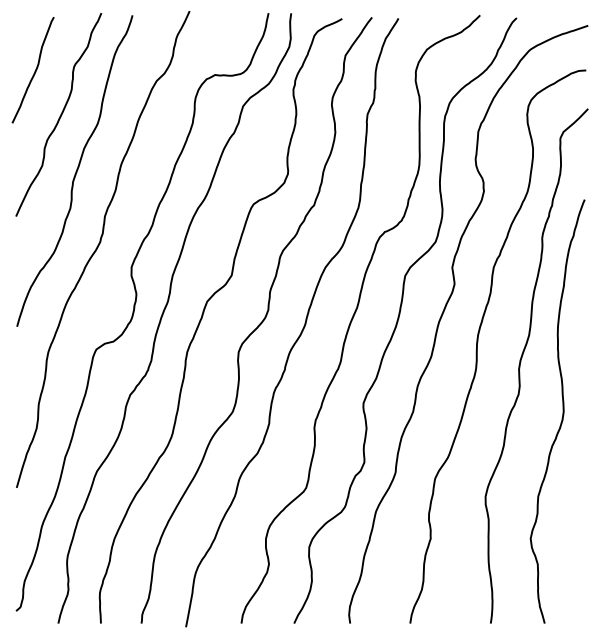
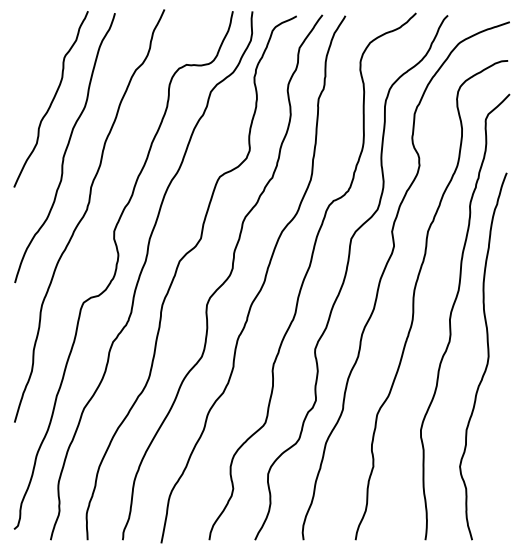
curve: (34, 69) -> (30, 60), removed

